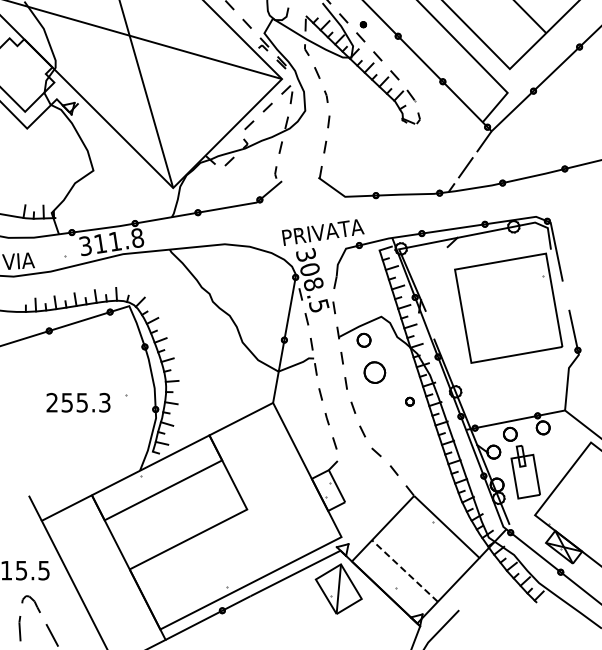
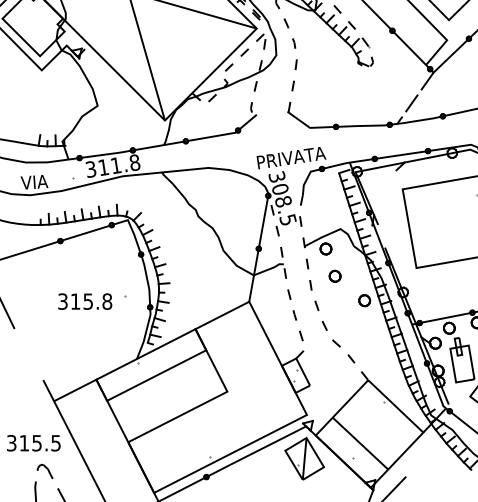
part: (374, 372) -> (334, 276), size x0.62
part: (409, 401) -> (364, 300), size x1.67
text: (78, 402) -> (85, 301), 255.3 -> 315.8
line: (404, 570) -> (360, 443), dashed -> solid

